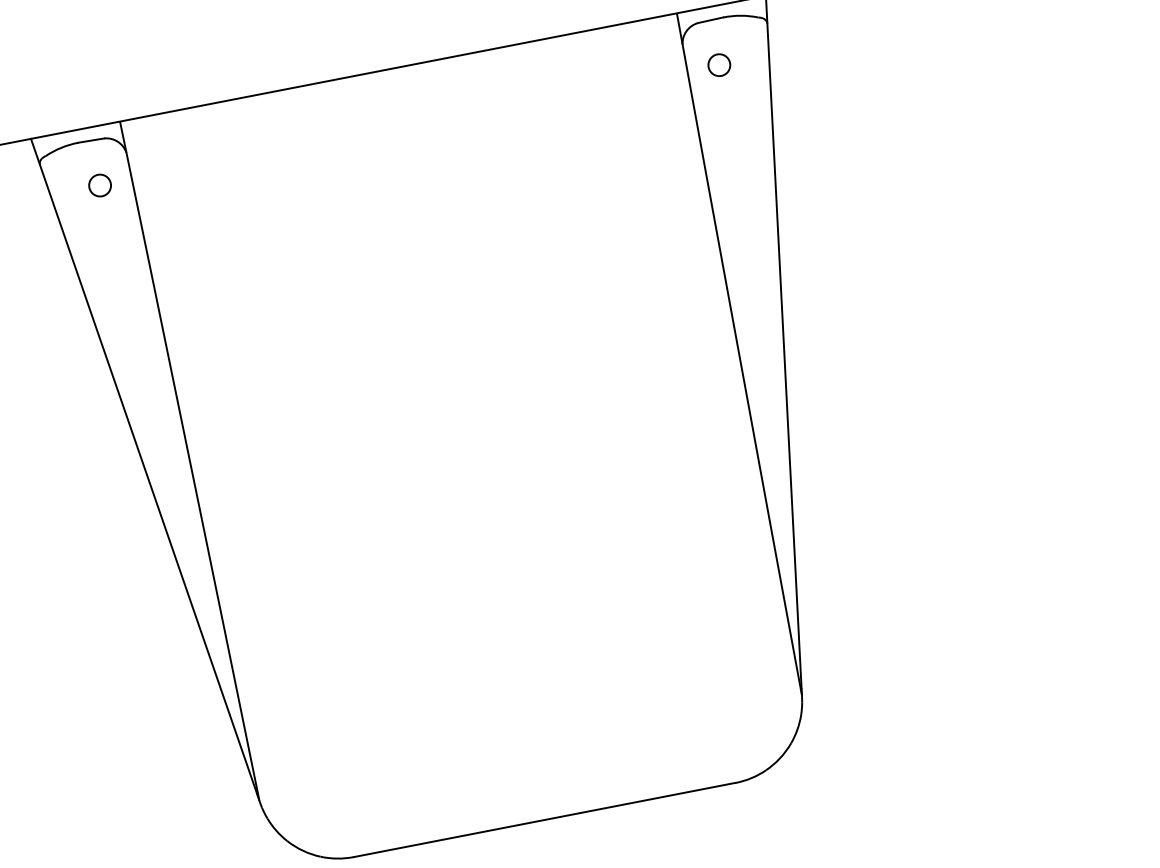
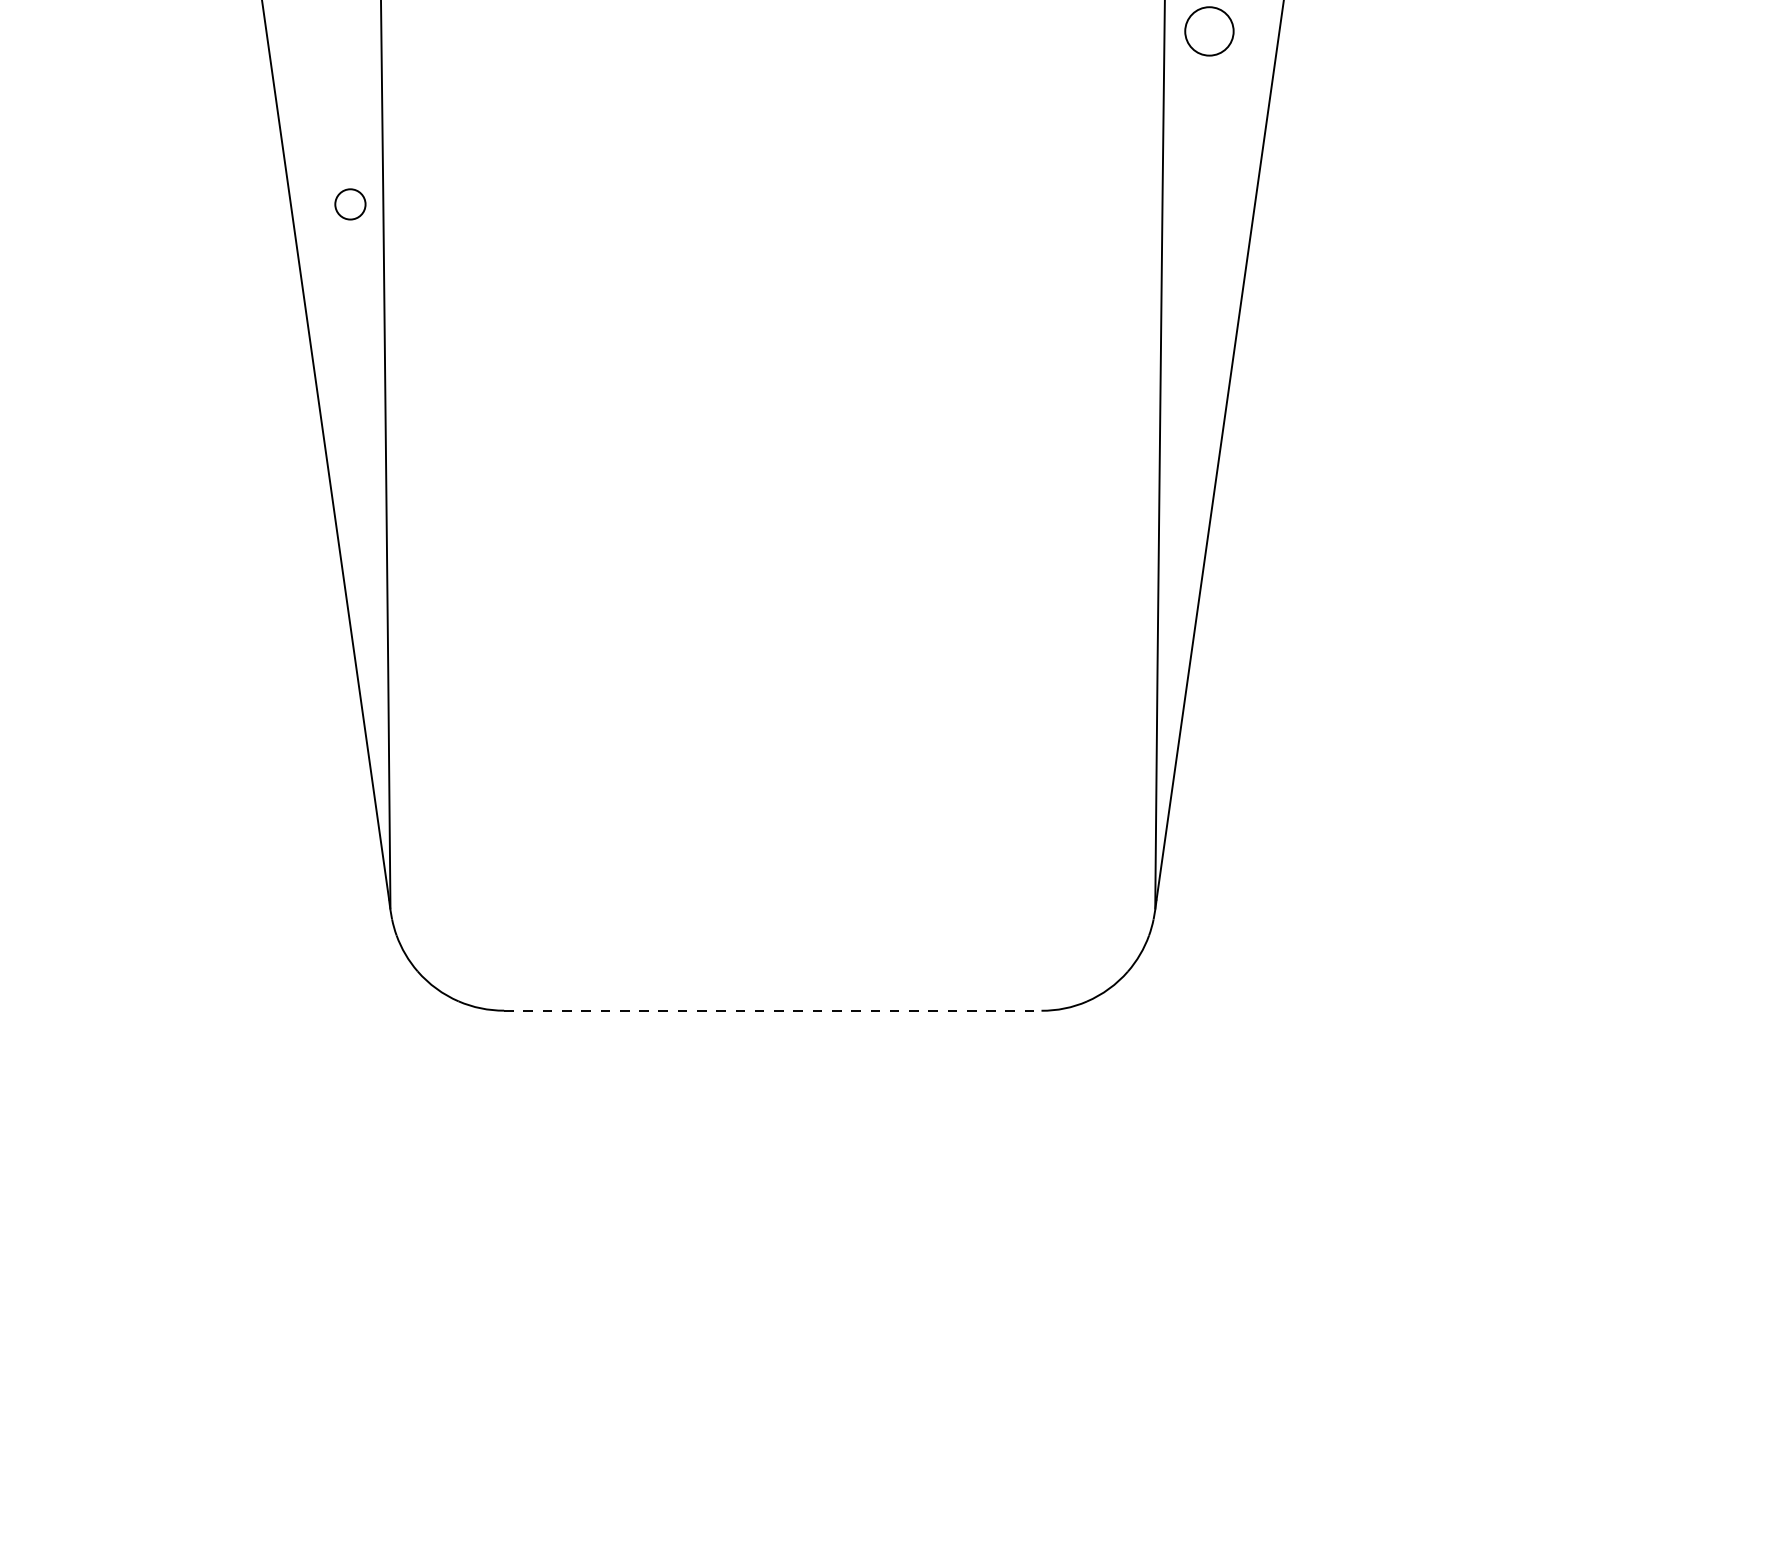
circle: (719, 65) -> (1209, 31), size x1.6
circle: (100, 185) -> (350, 204), moved
line: (544, 819) -> (772, 1010), solid -> dashed

